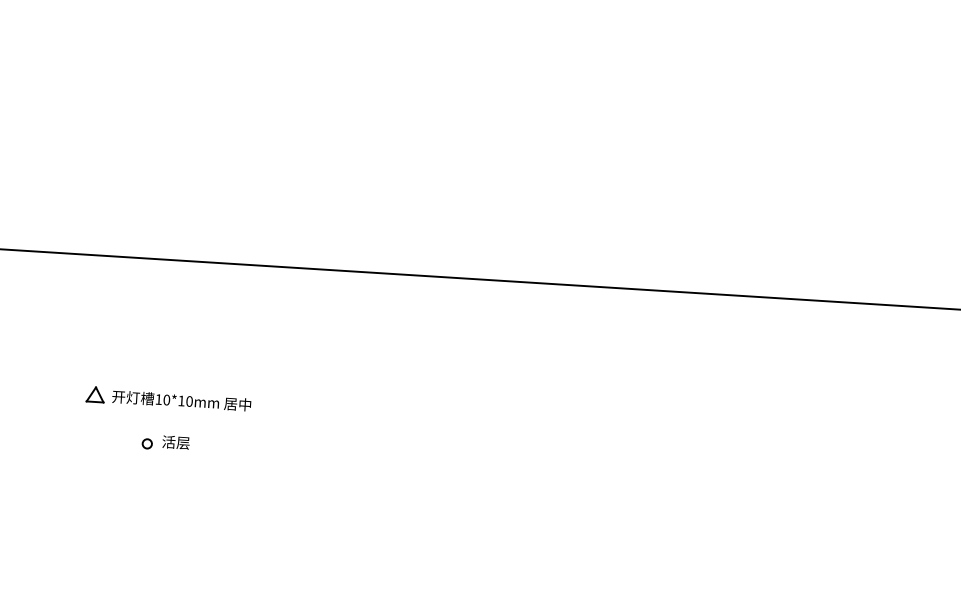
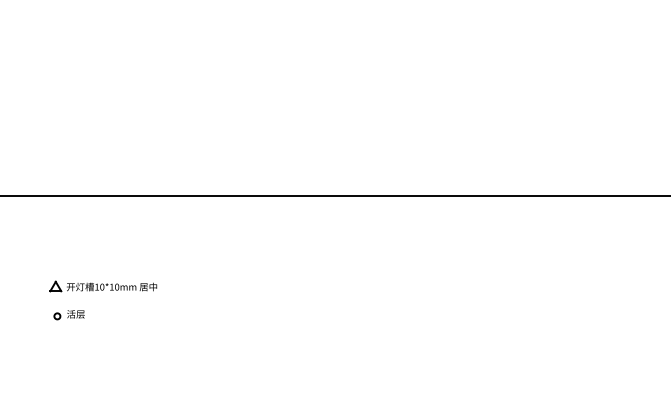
part: (164, 443) -> (68, 315), moved

